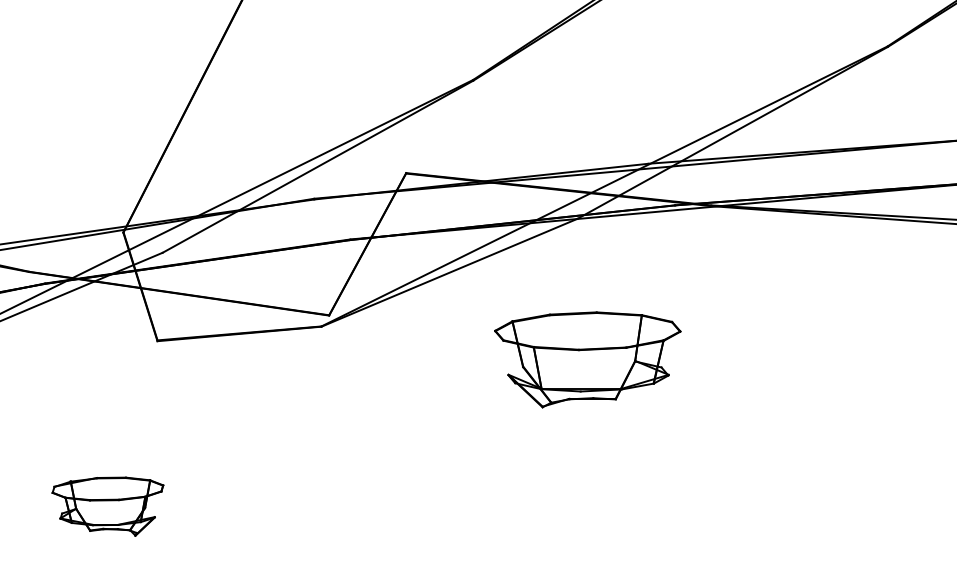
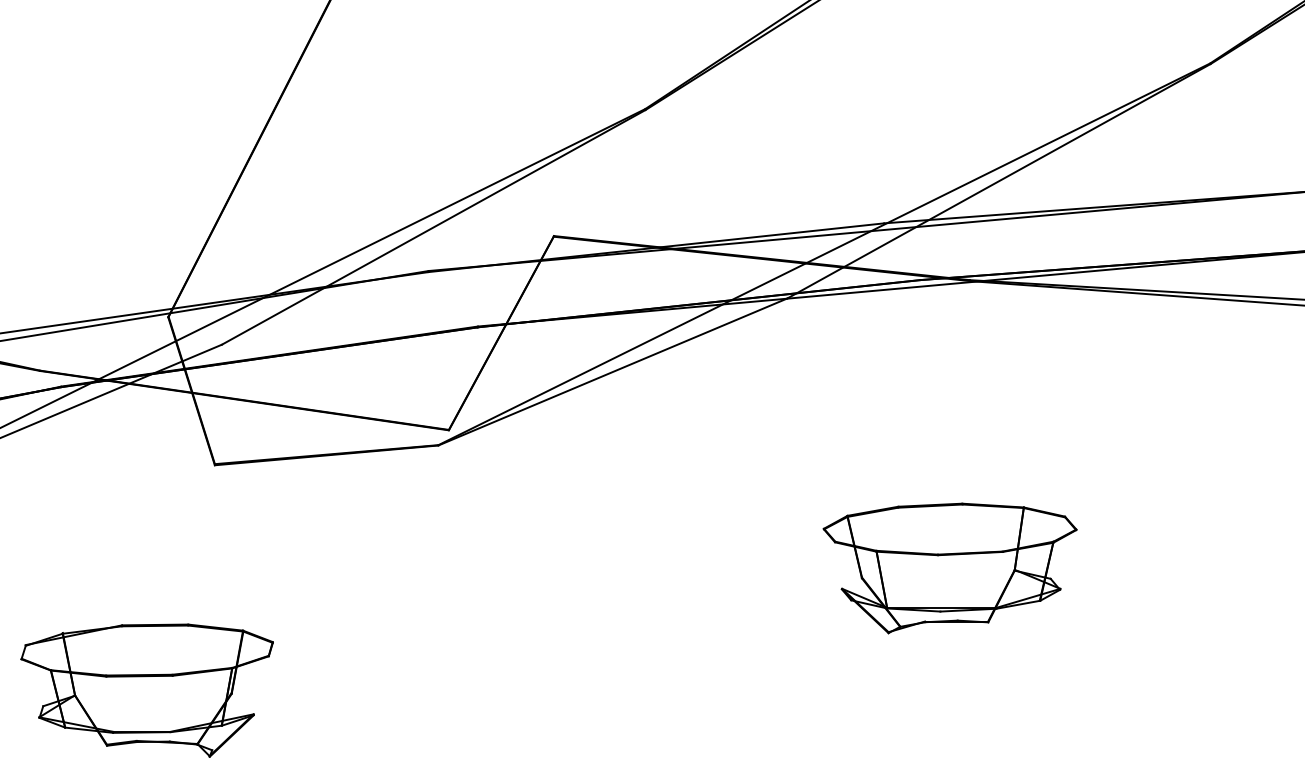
part: (587, 359) -> (949, 567), moved
part: (107, 506) -> (146, 690), size x1.67

